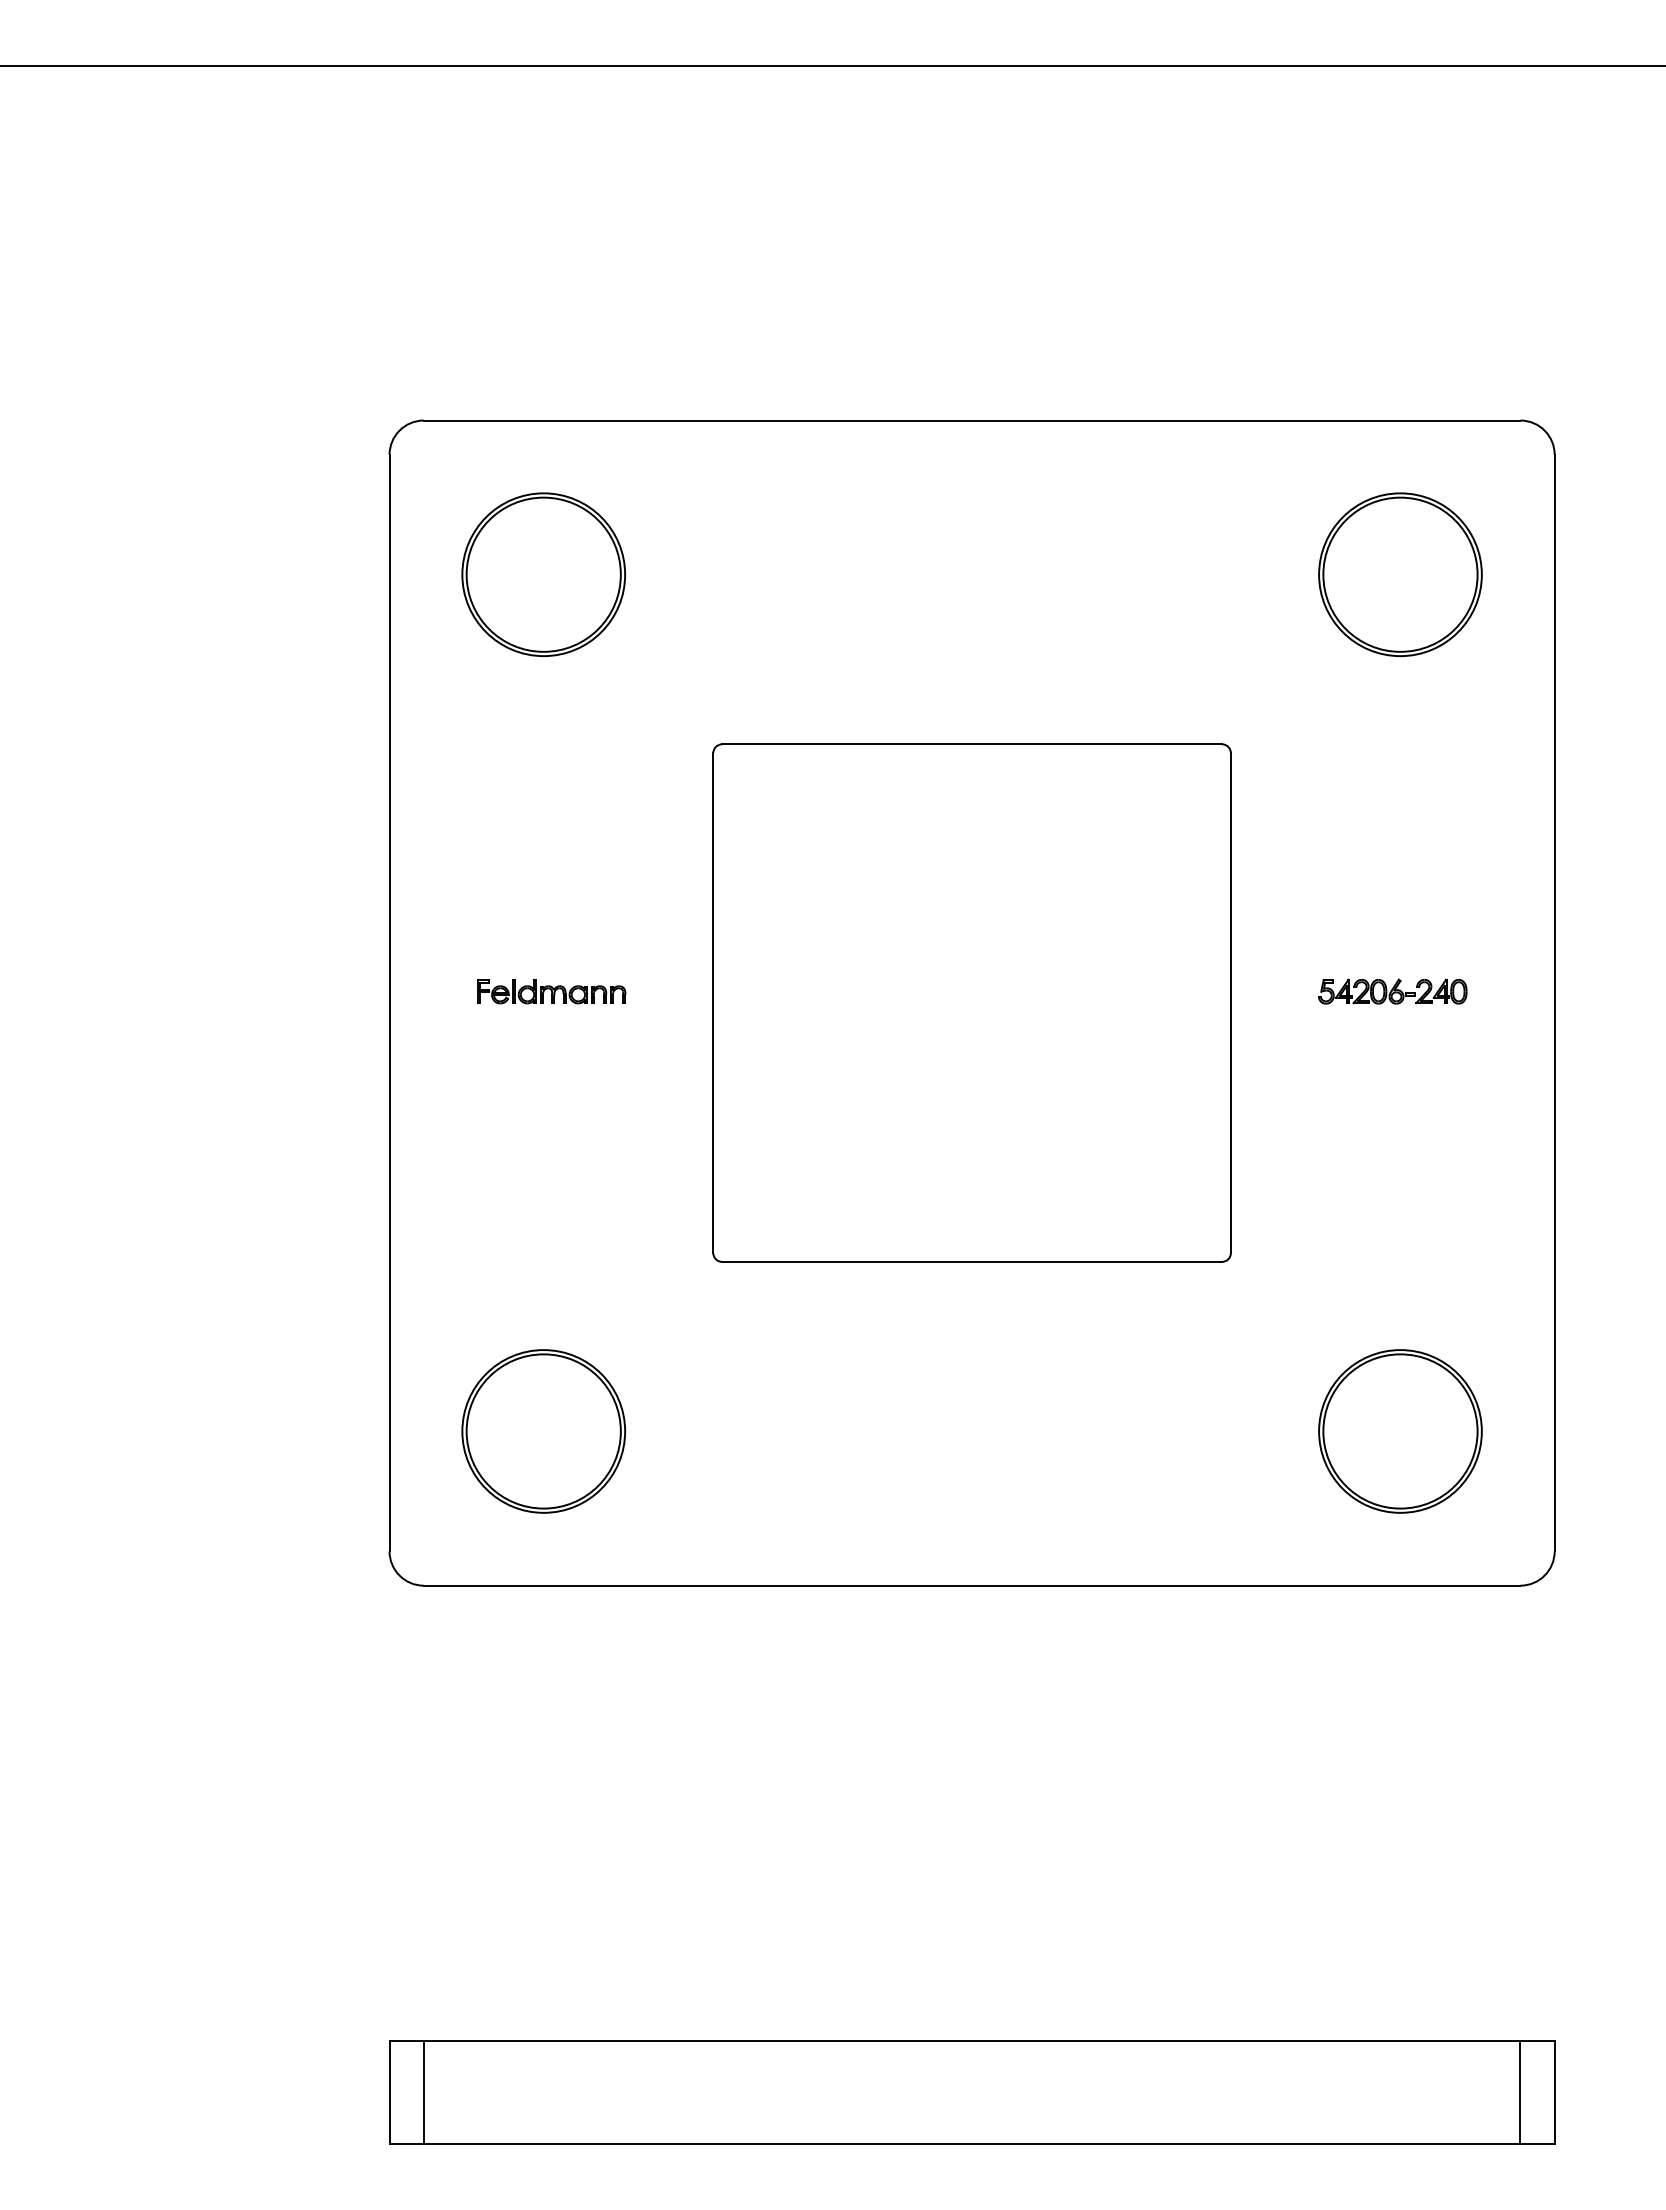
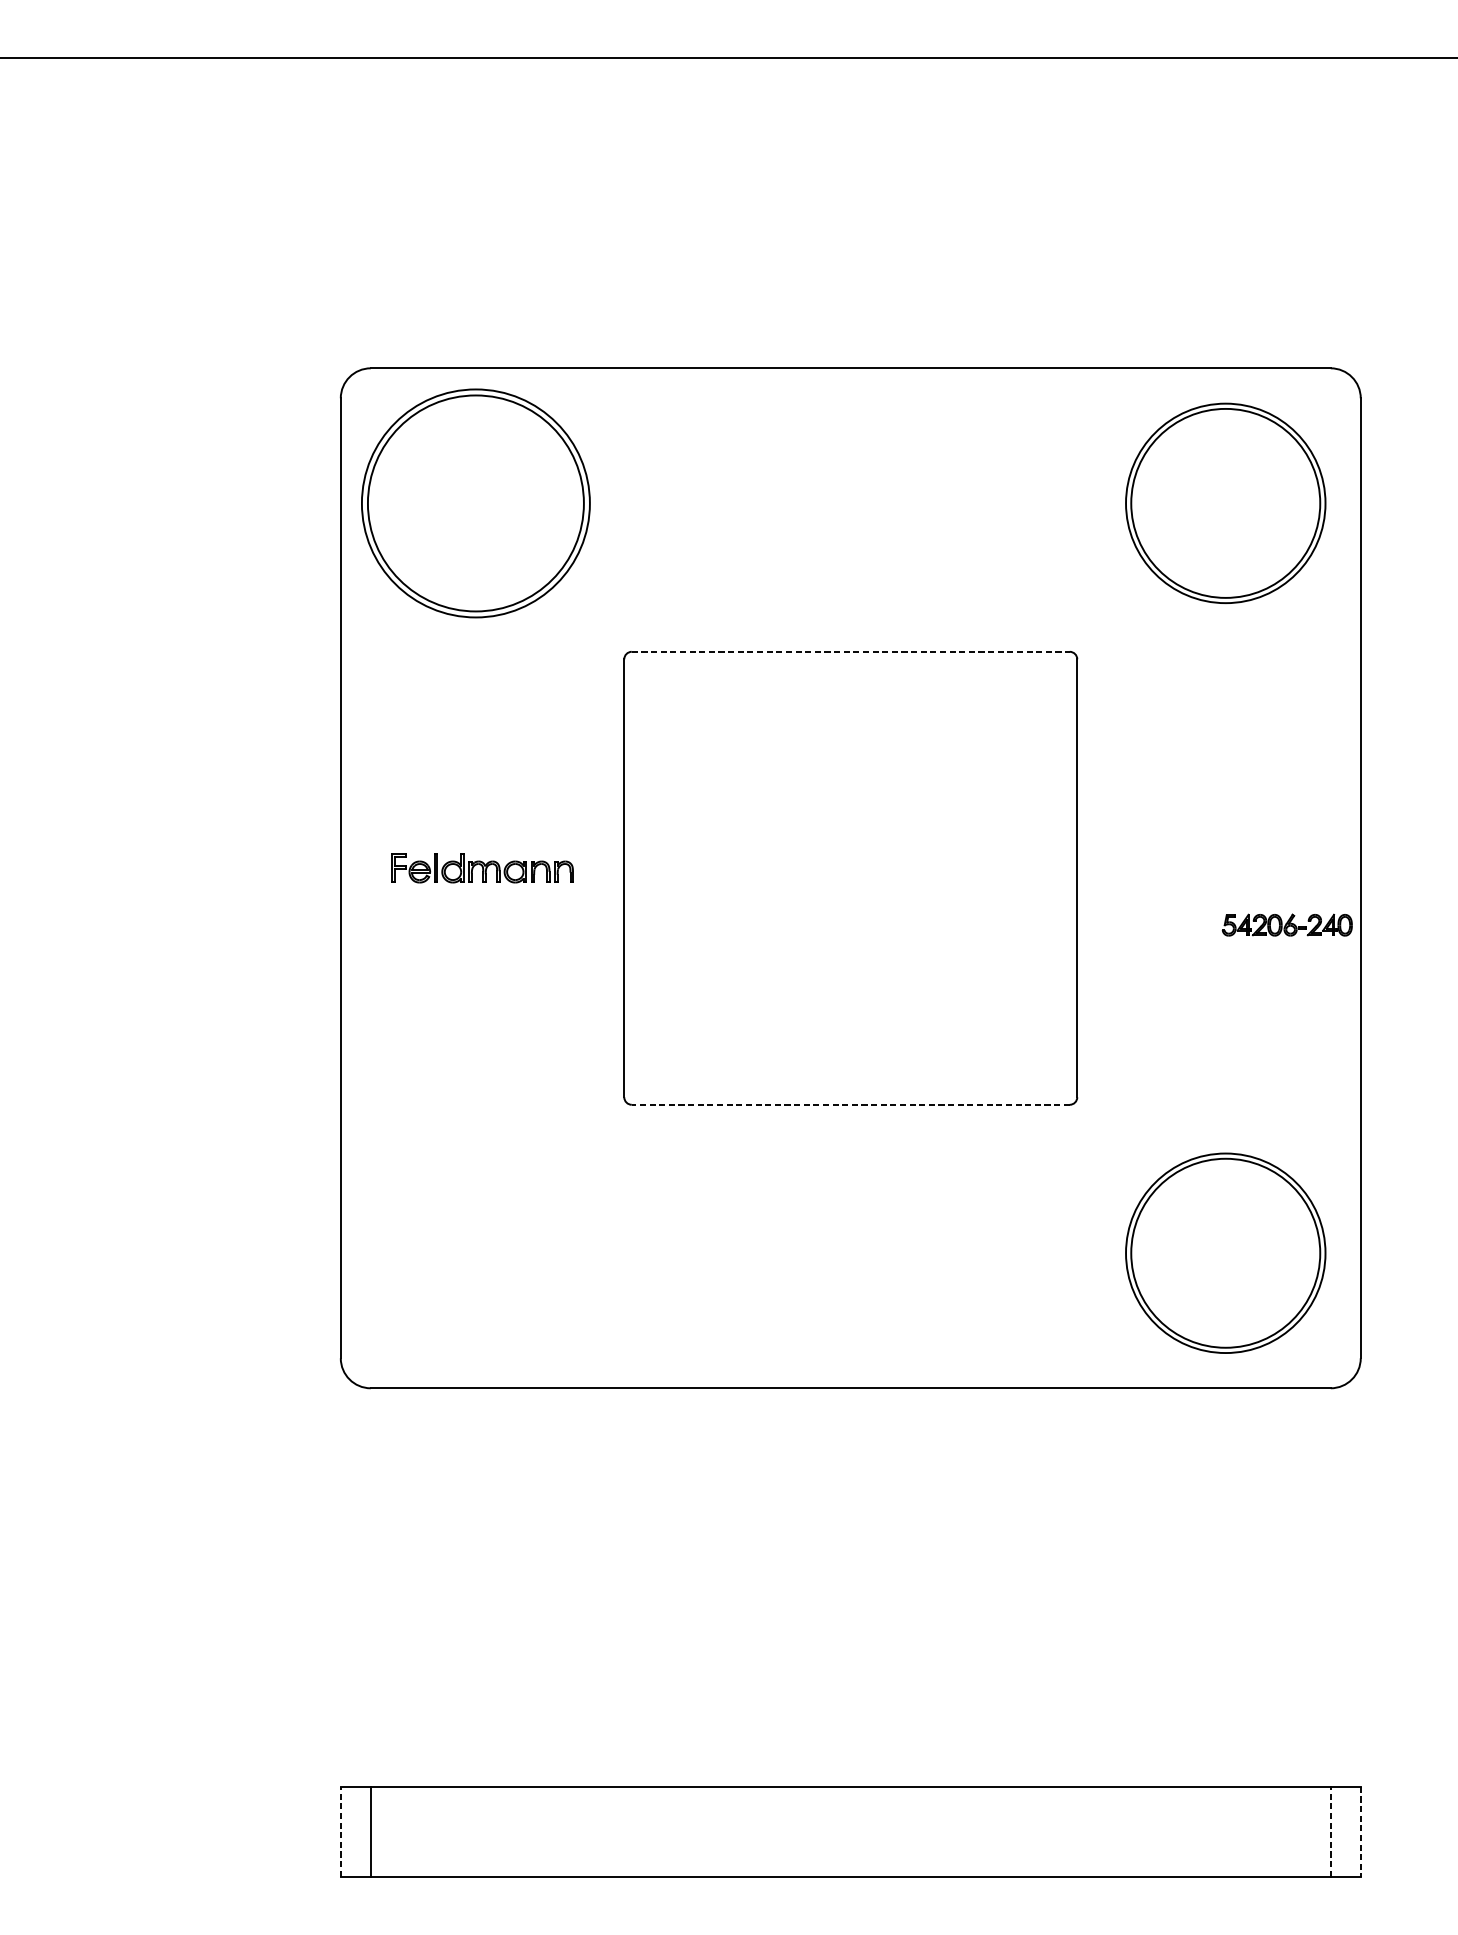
part: (543, 574) -> (475, 503), size x1.6
part: (1400, 574) -> (1225, 503), size x1.4
line: (972, 744) -> (851, 651), solid -> dashed
part: (551, 991) -> (482, 868), size x1.4
part: (1392, 991) -> (1287, 925), moved
line: (971, 1261) -> (850, 1104), solid -> dashed
part: (543, 1431) -> (475, 1253), removed
part: (1400, 1431) -> (1225, 1253), size x1.4
line: (389, 2091) -> (340, 1831), solid -> dashed
line: (1520, 2091) -> (1330, 1831), solid -> dashed
line: (1554, 2092) -> (1360, 1831), solid -> dashed

